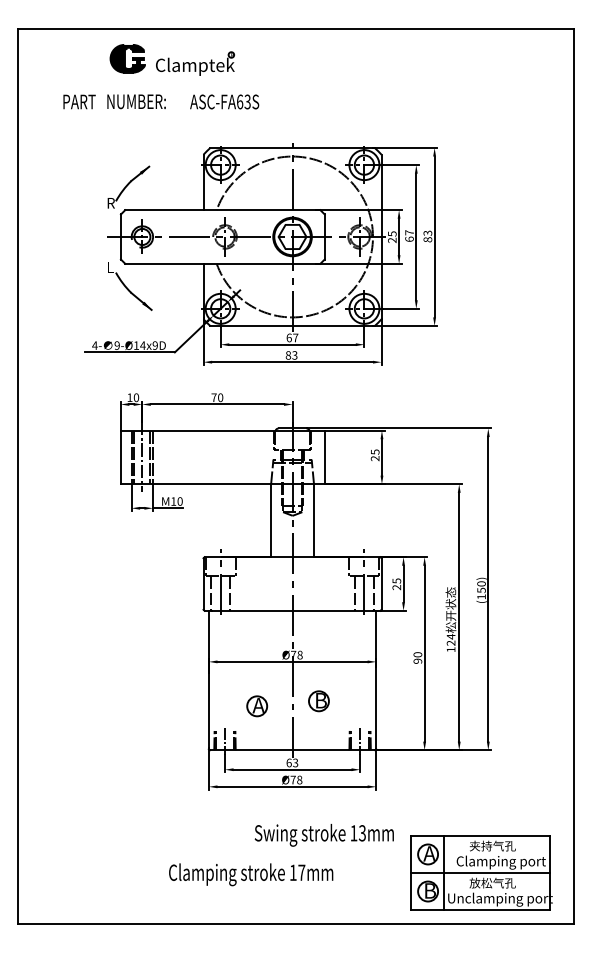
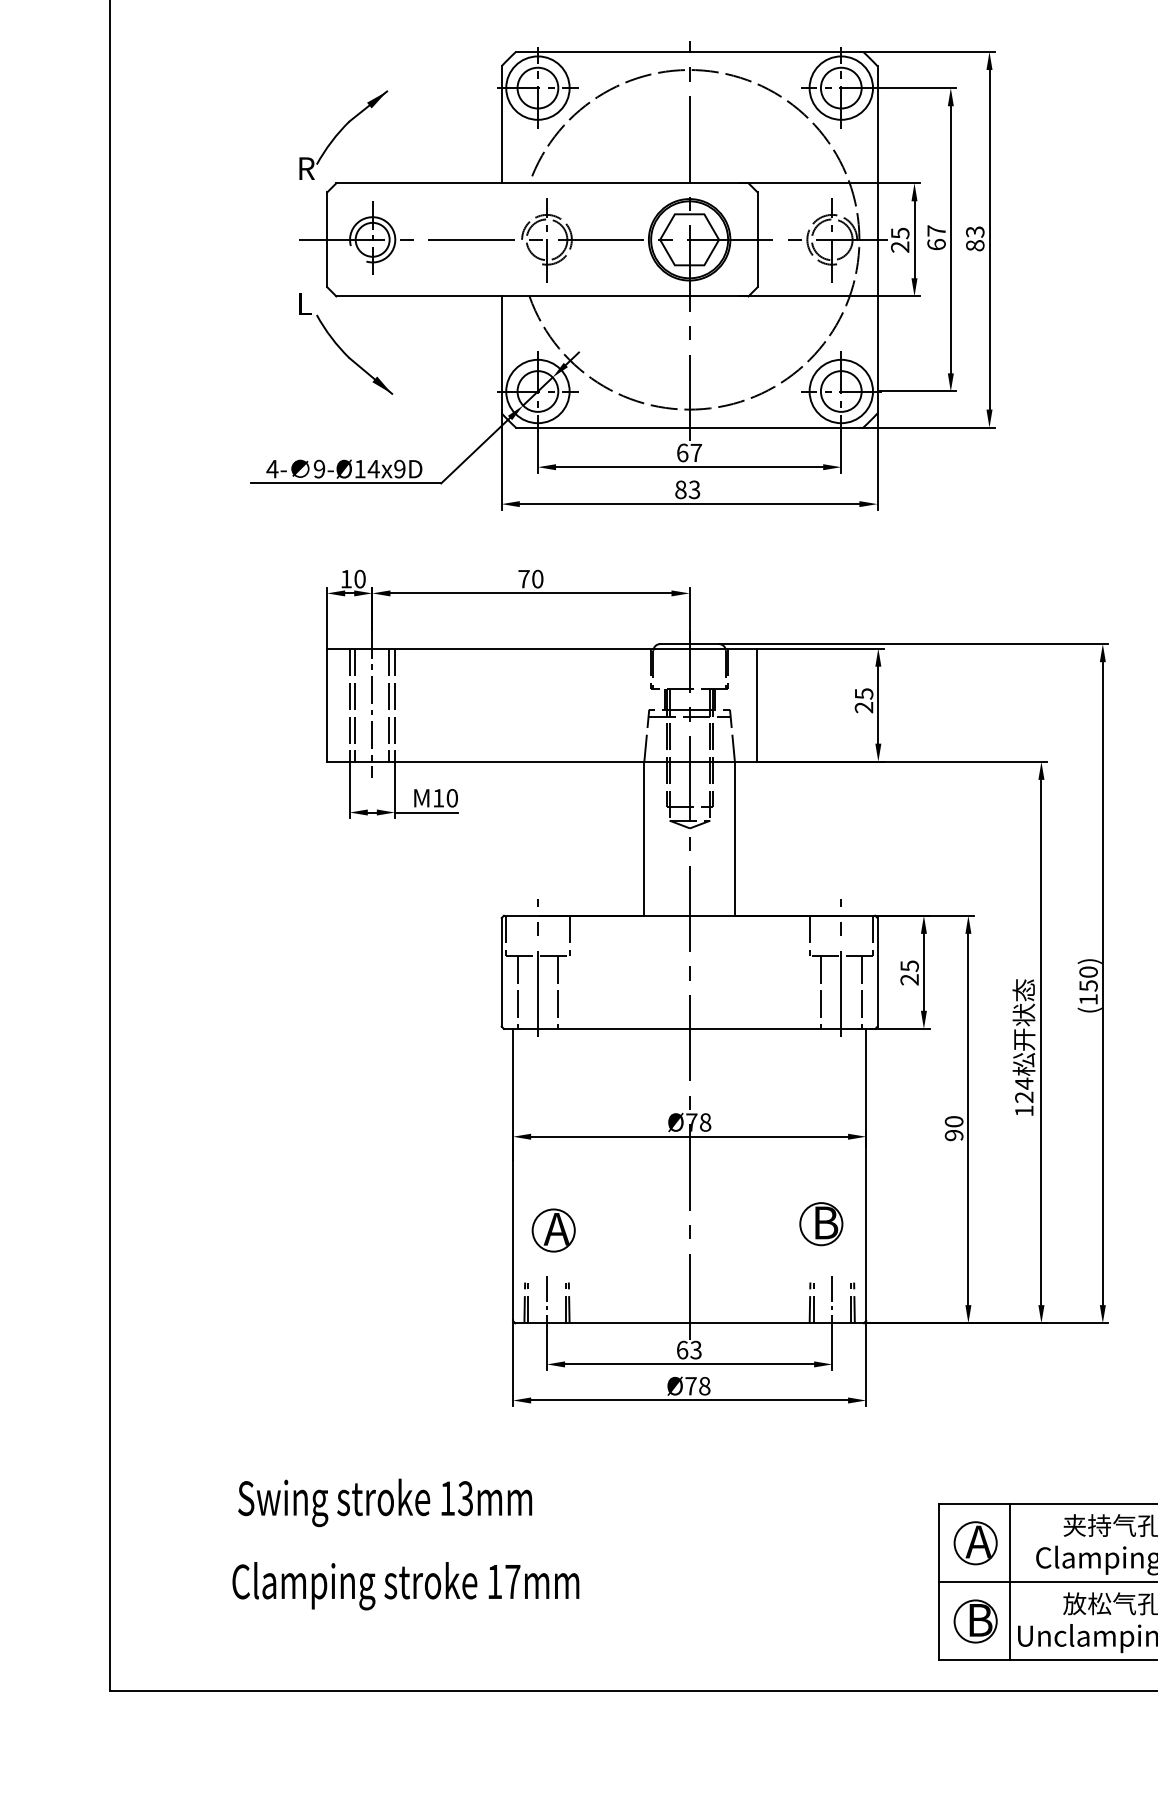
part: (318, 701) -> (820, 1224), moved
part: (257, 706) -> (554, 1230), moved
text: (323, 835) -> (383, 1503), moved
text: (251, 874) -> (406, 1585), moved

